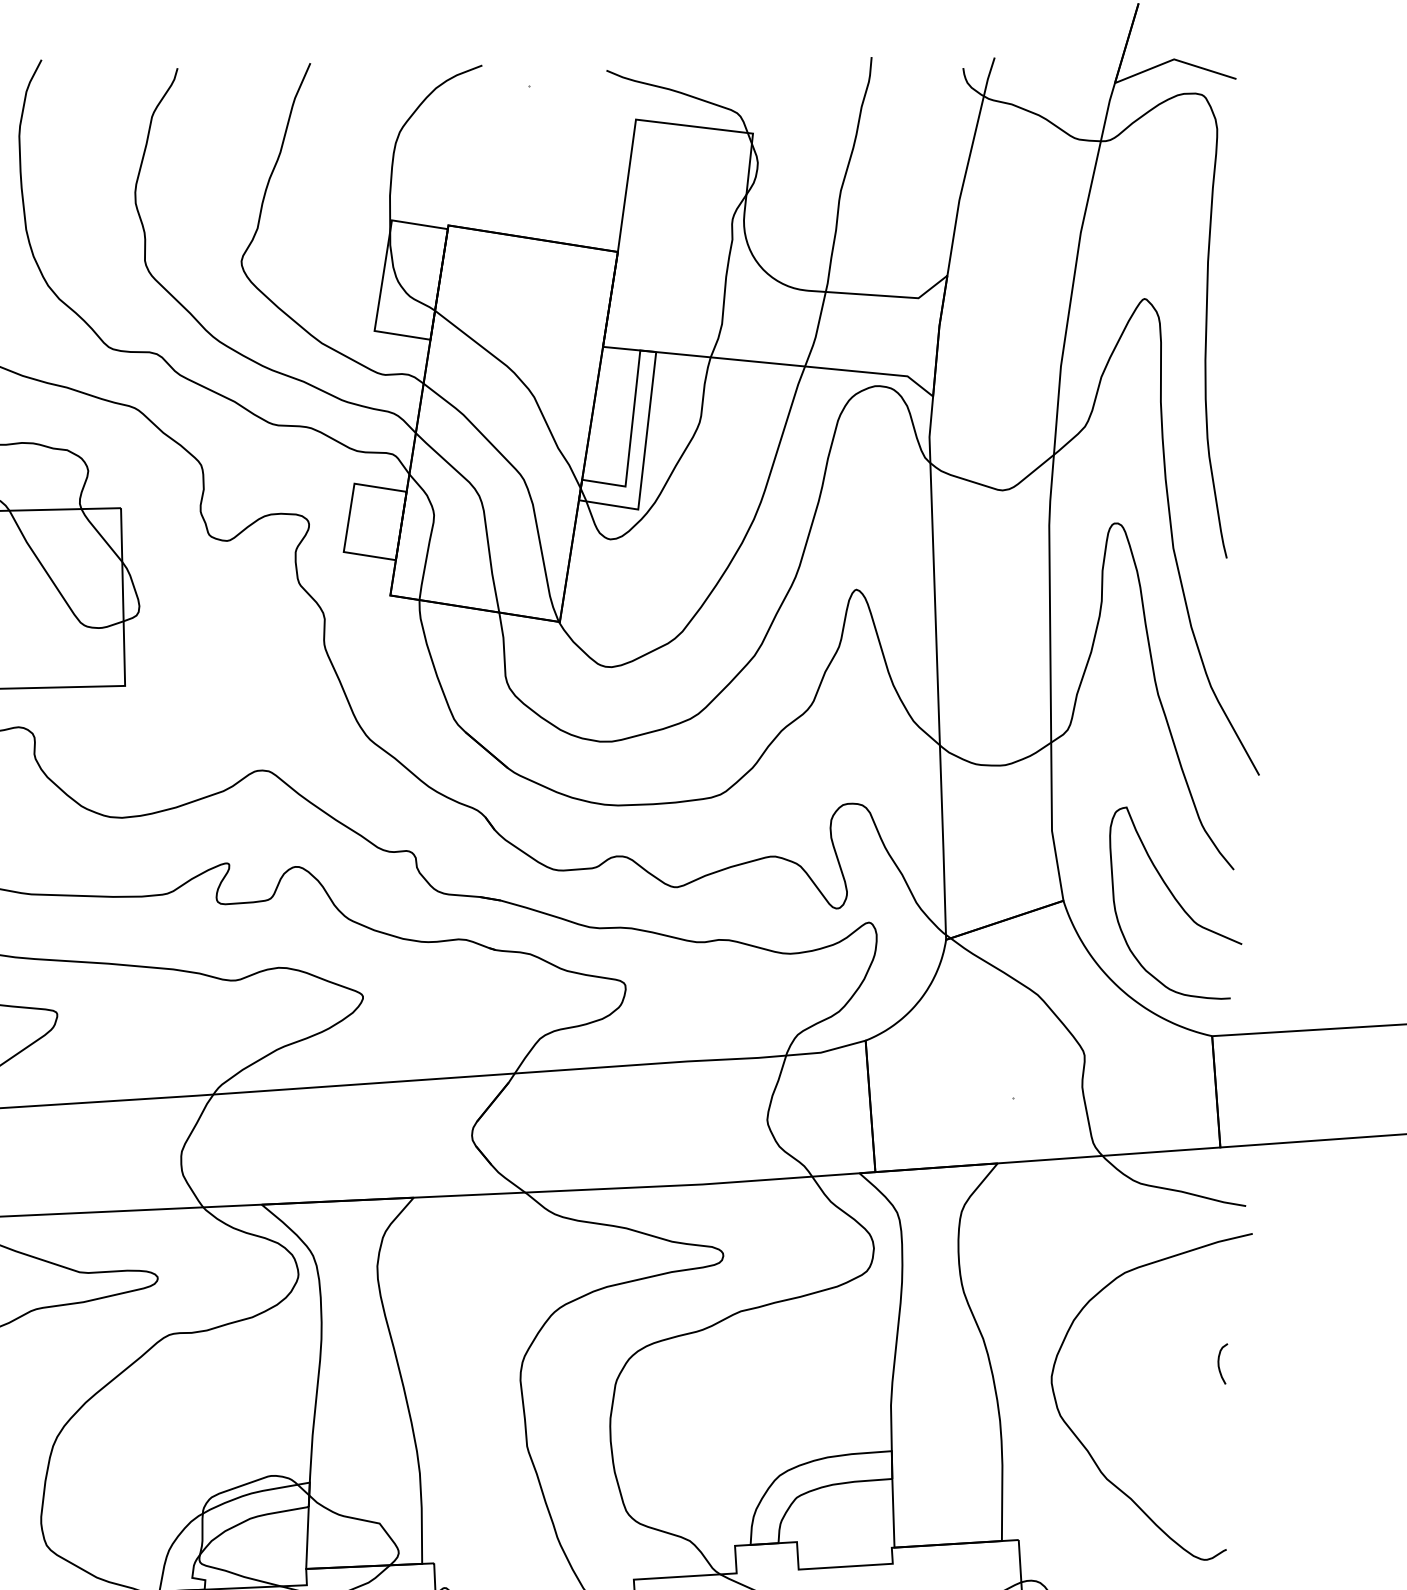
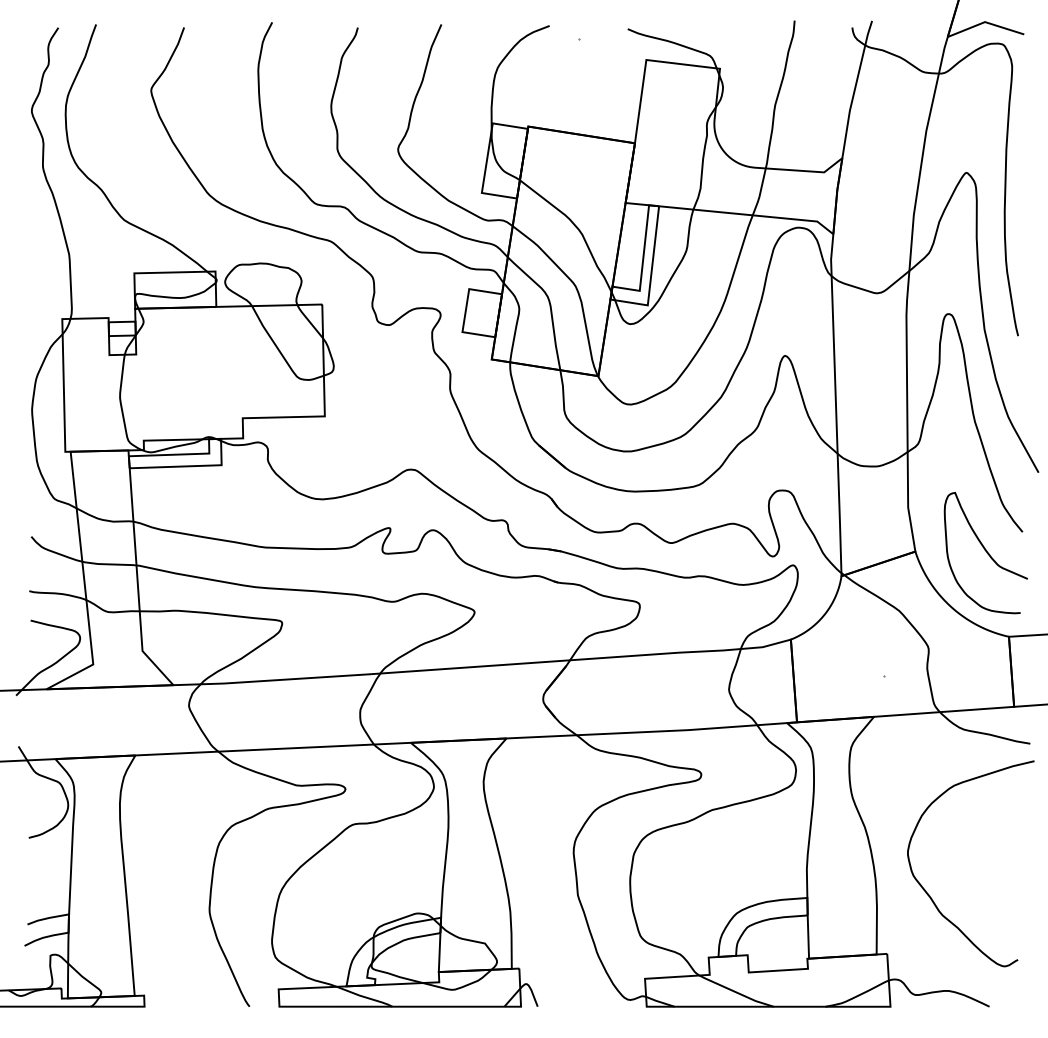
curve: (1219, 1363) -> (1013, 842), removed

